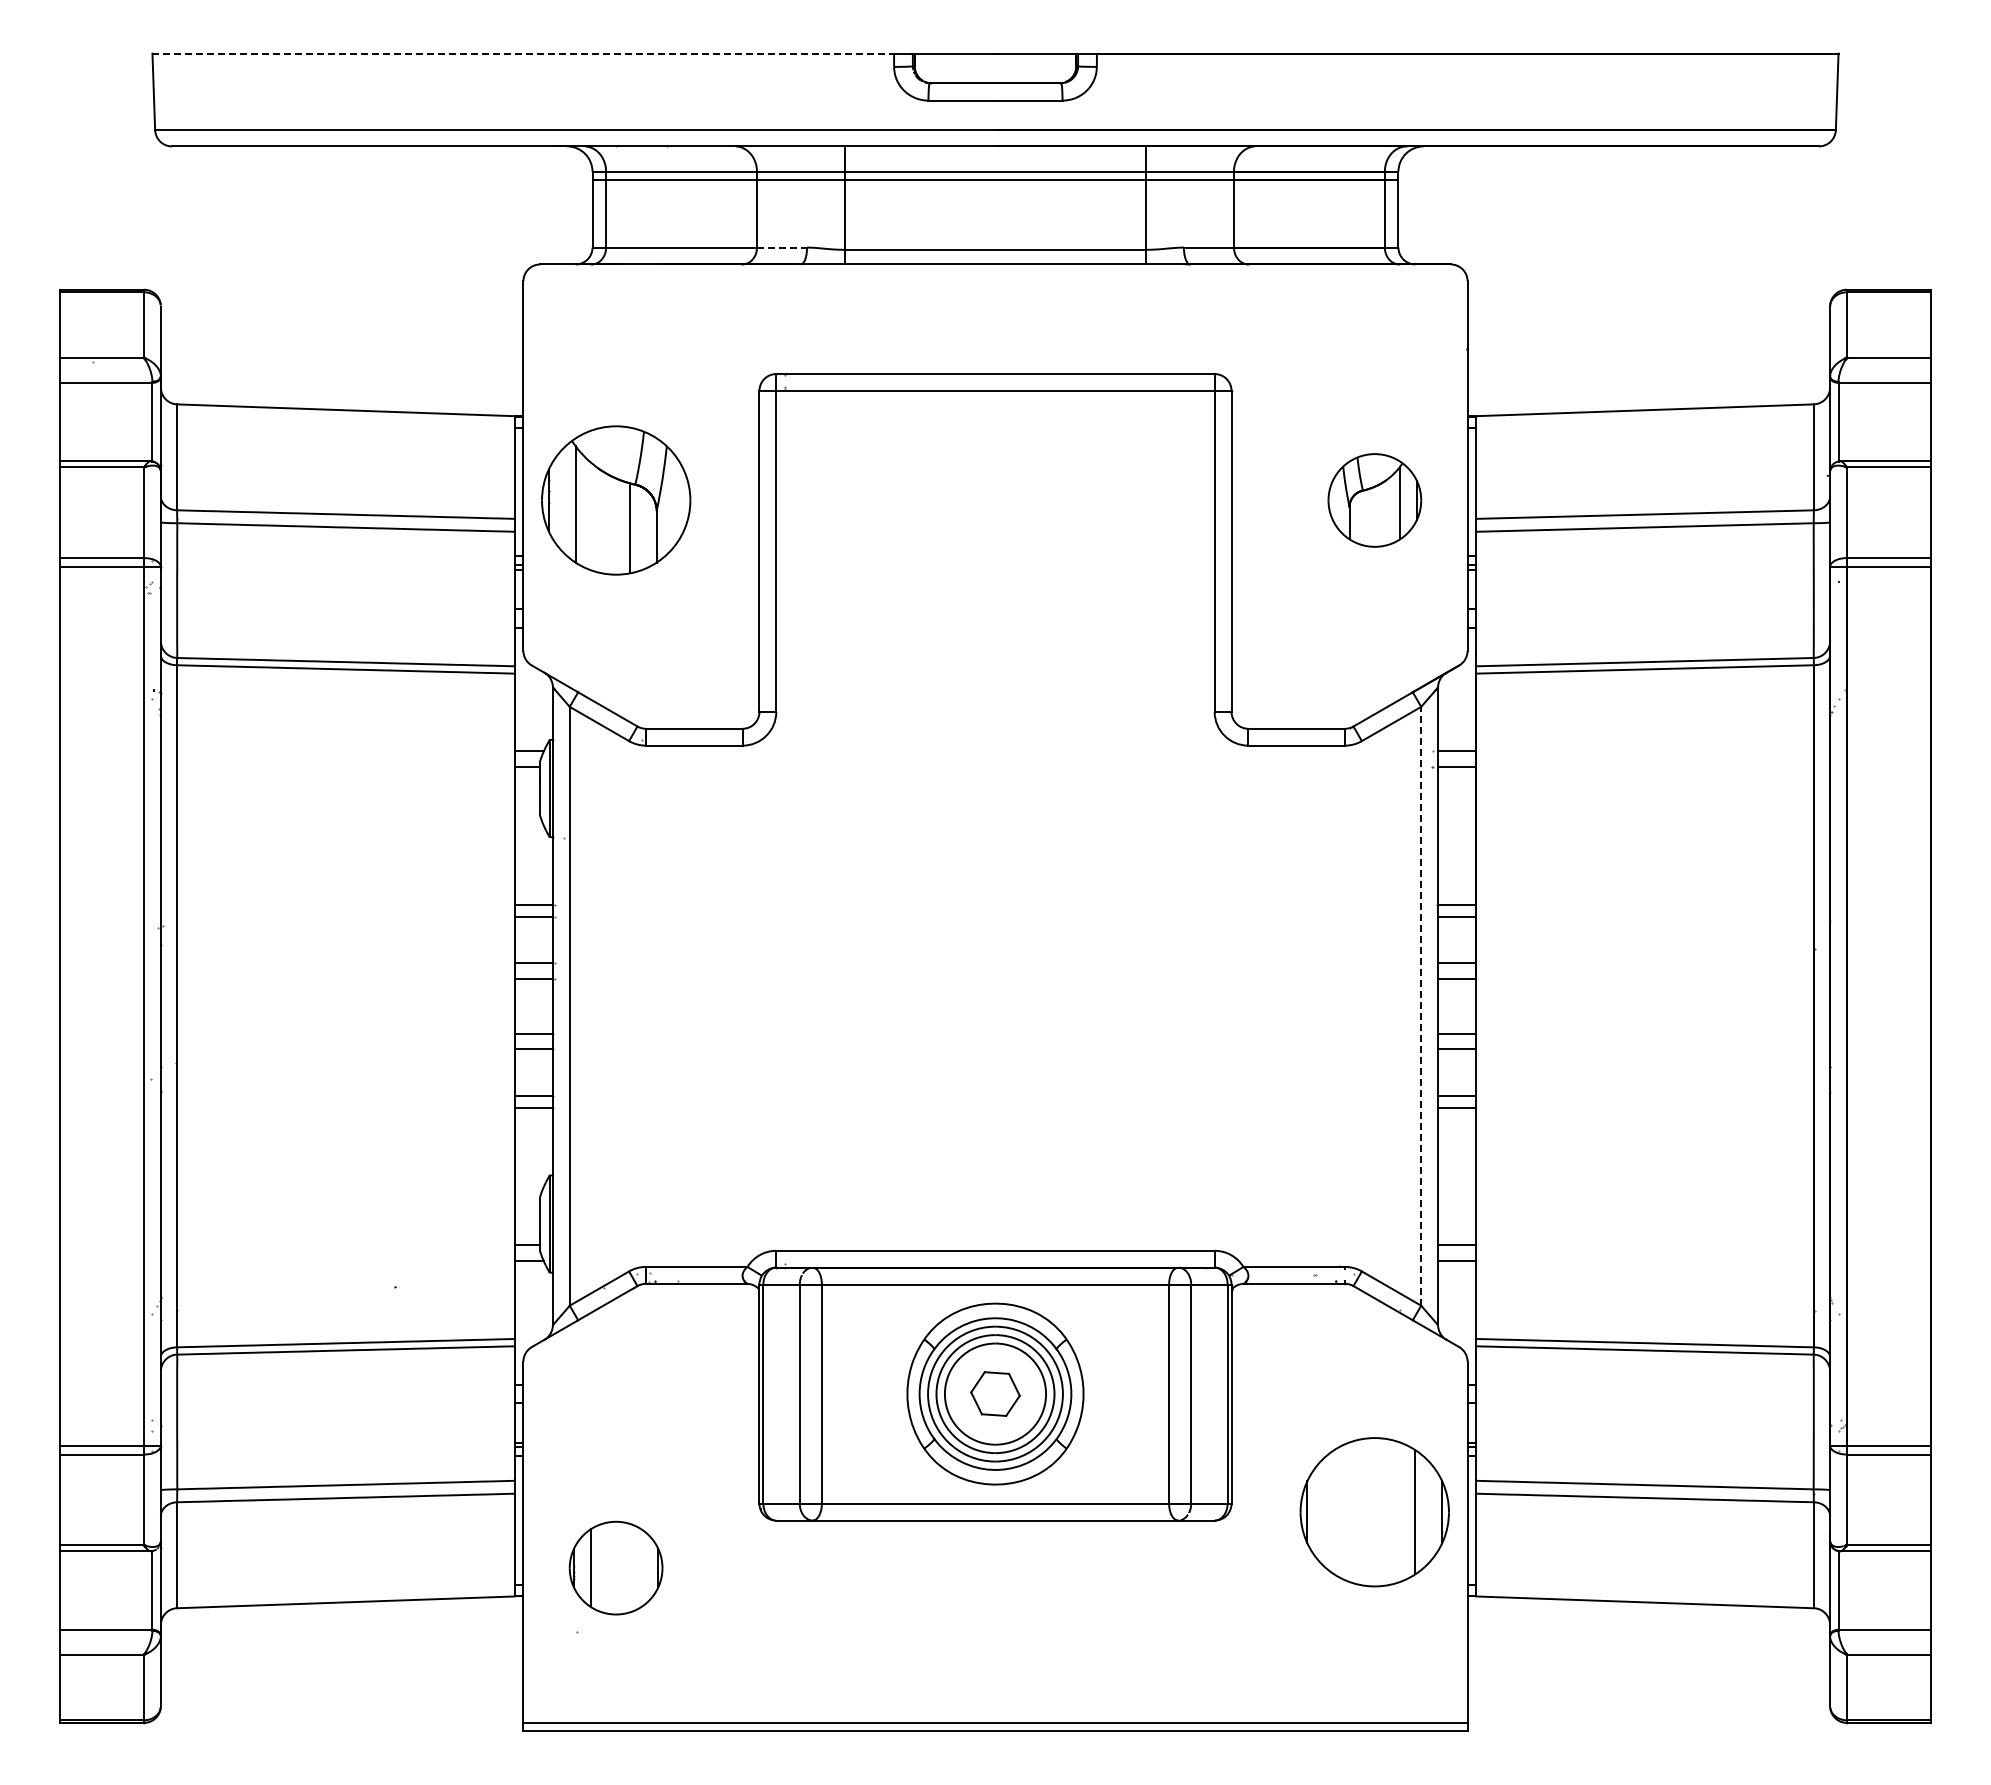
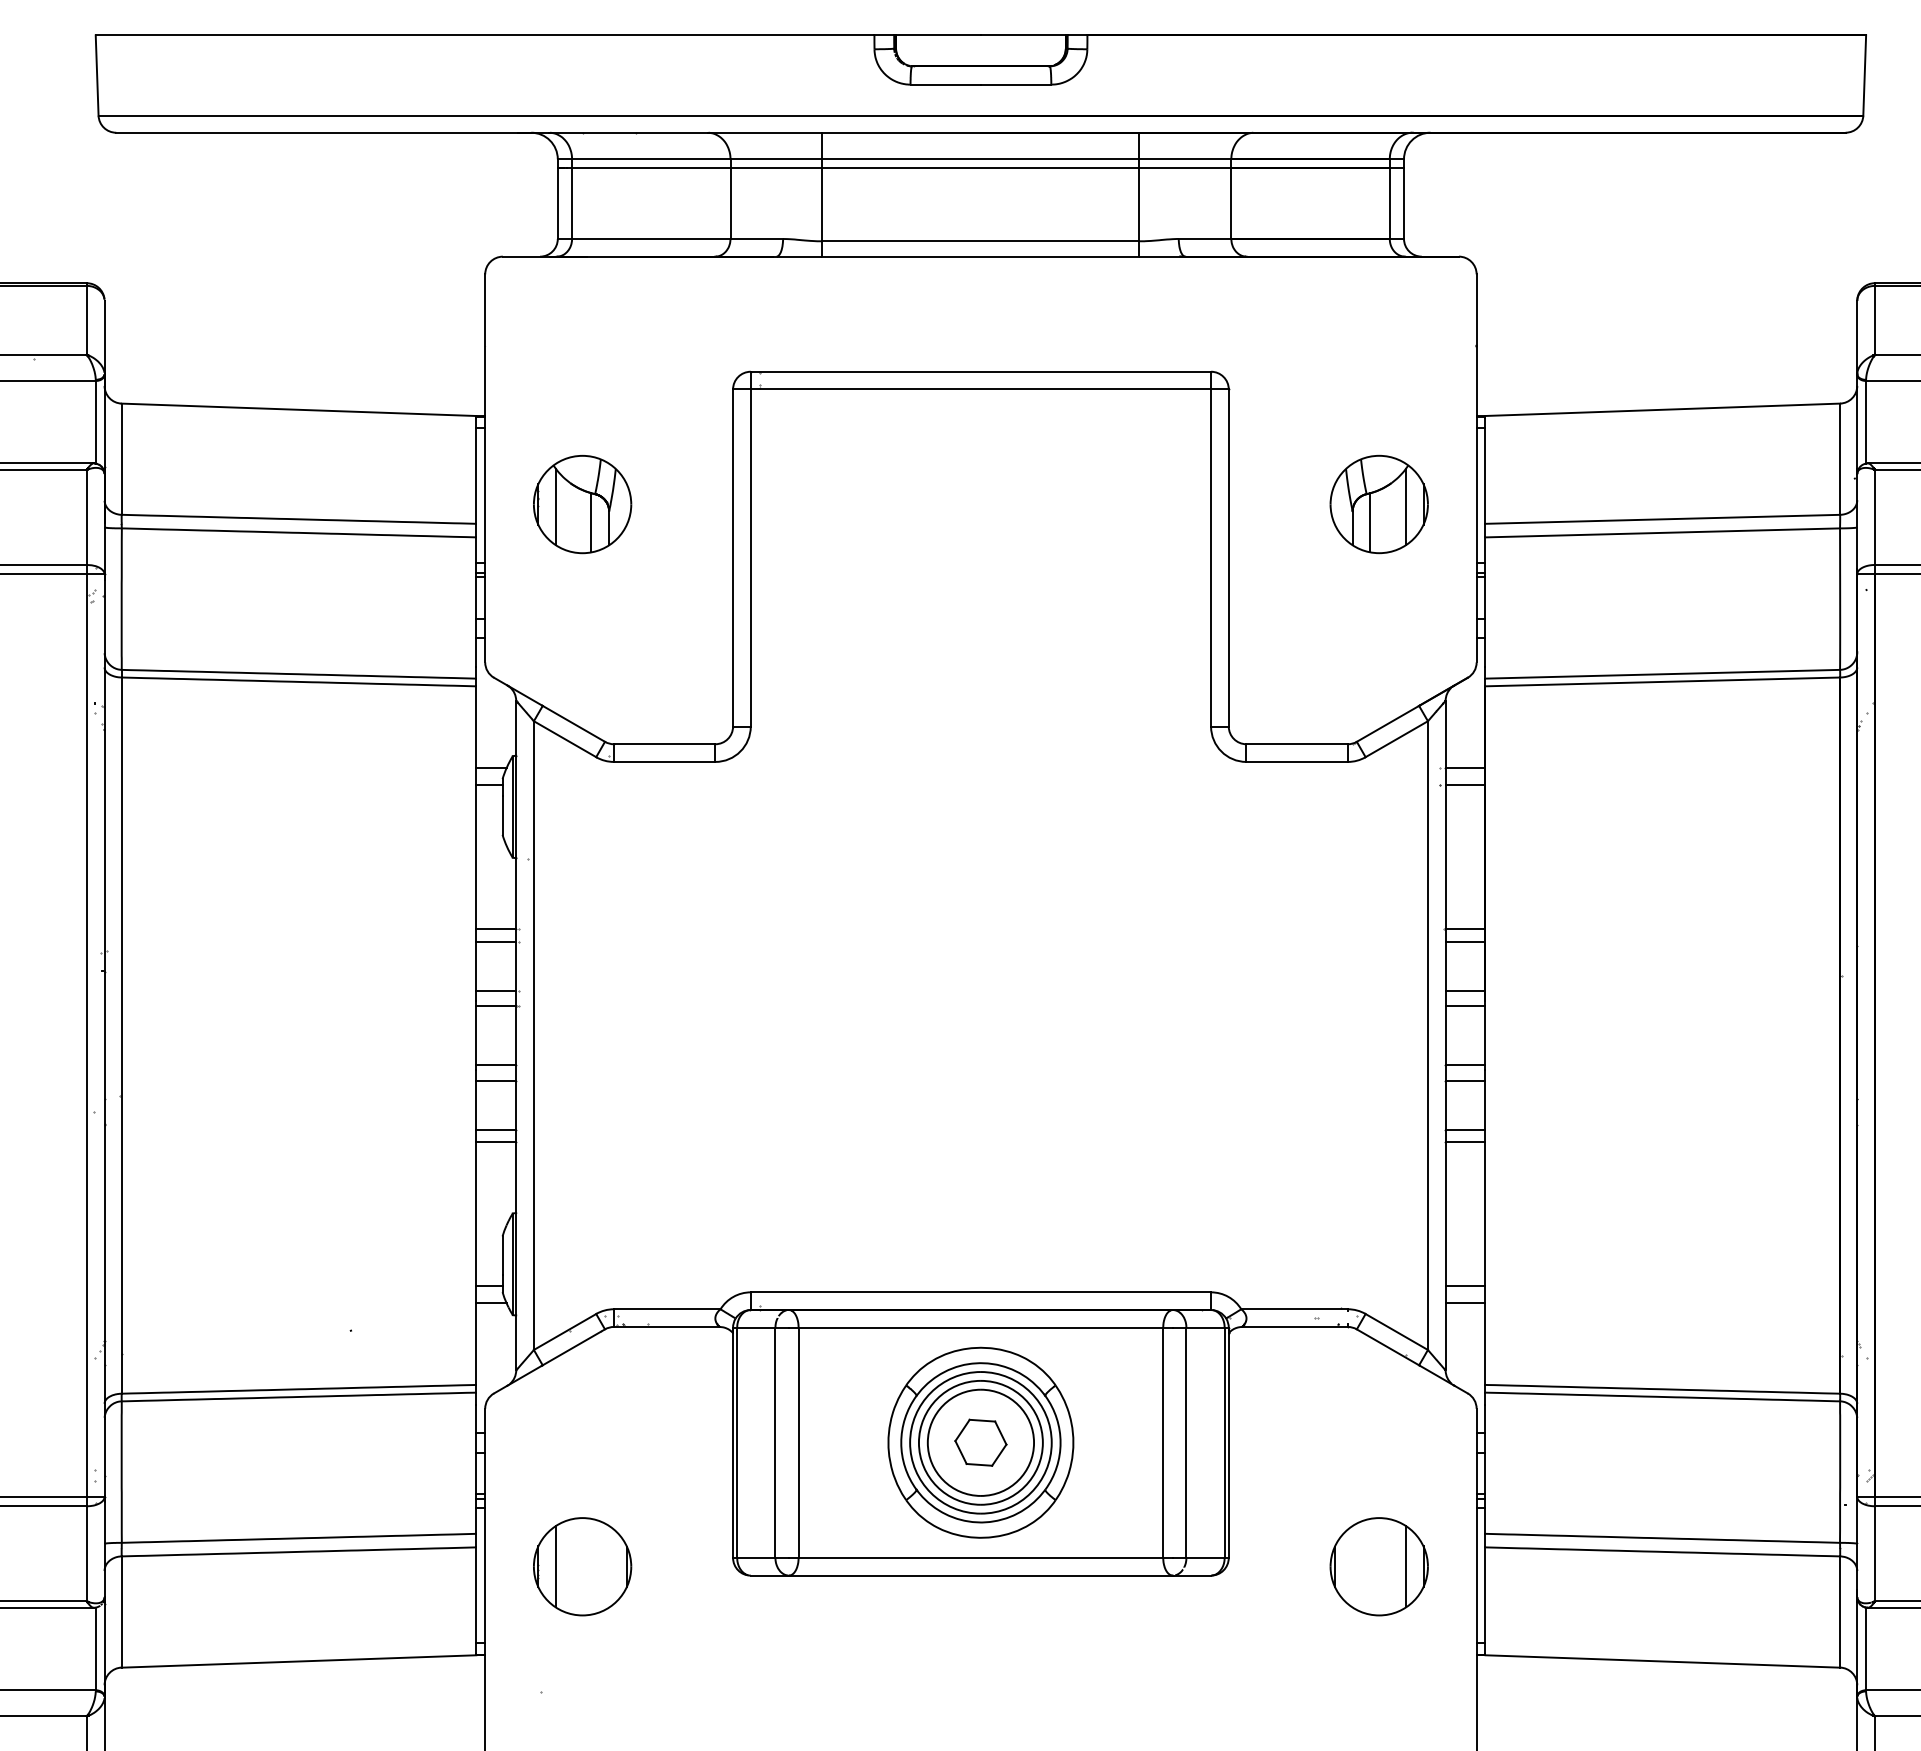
line: (523, 53) -> (485, 35), dashed -> solid
line: (782, 247) -> (757, 238), dashed -> solid
part: (615, 500) -> (581, 504), size x0.62
line: (1366, 517) -> (1370, 522), added
line: (1421, 1005) -> (1428, 1034), dashed -> solid
part: (1374, 1511) -> (1378, 1566), size x0.62
part: (615, 1567) -> (581, 1566), moved

